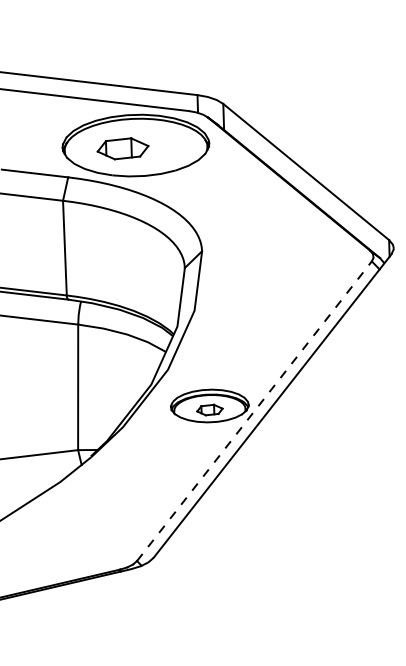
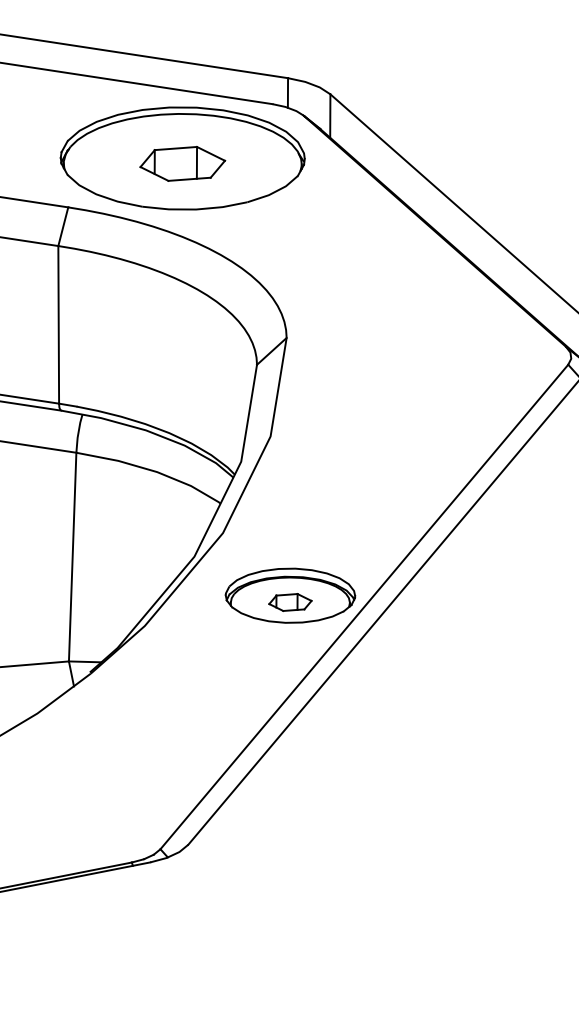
part: (122, 148) -> (181, 163), moved
line: (254, 410) -> (364, 605), dashed -> solid

